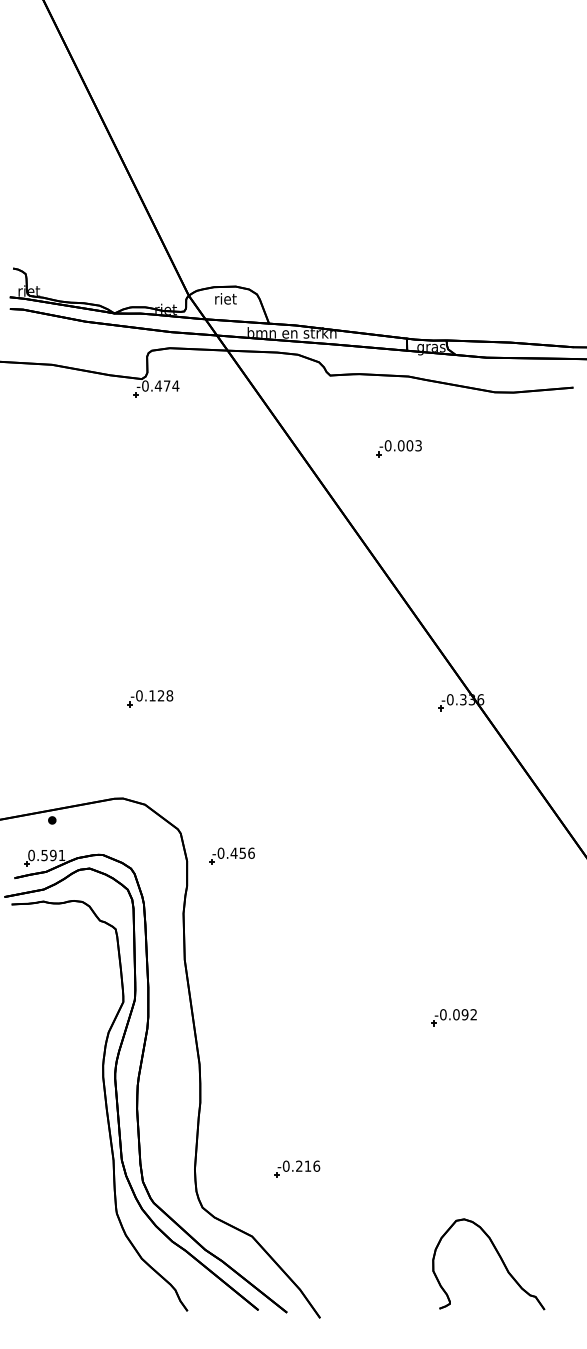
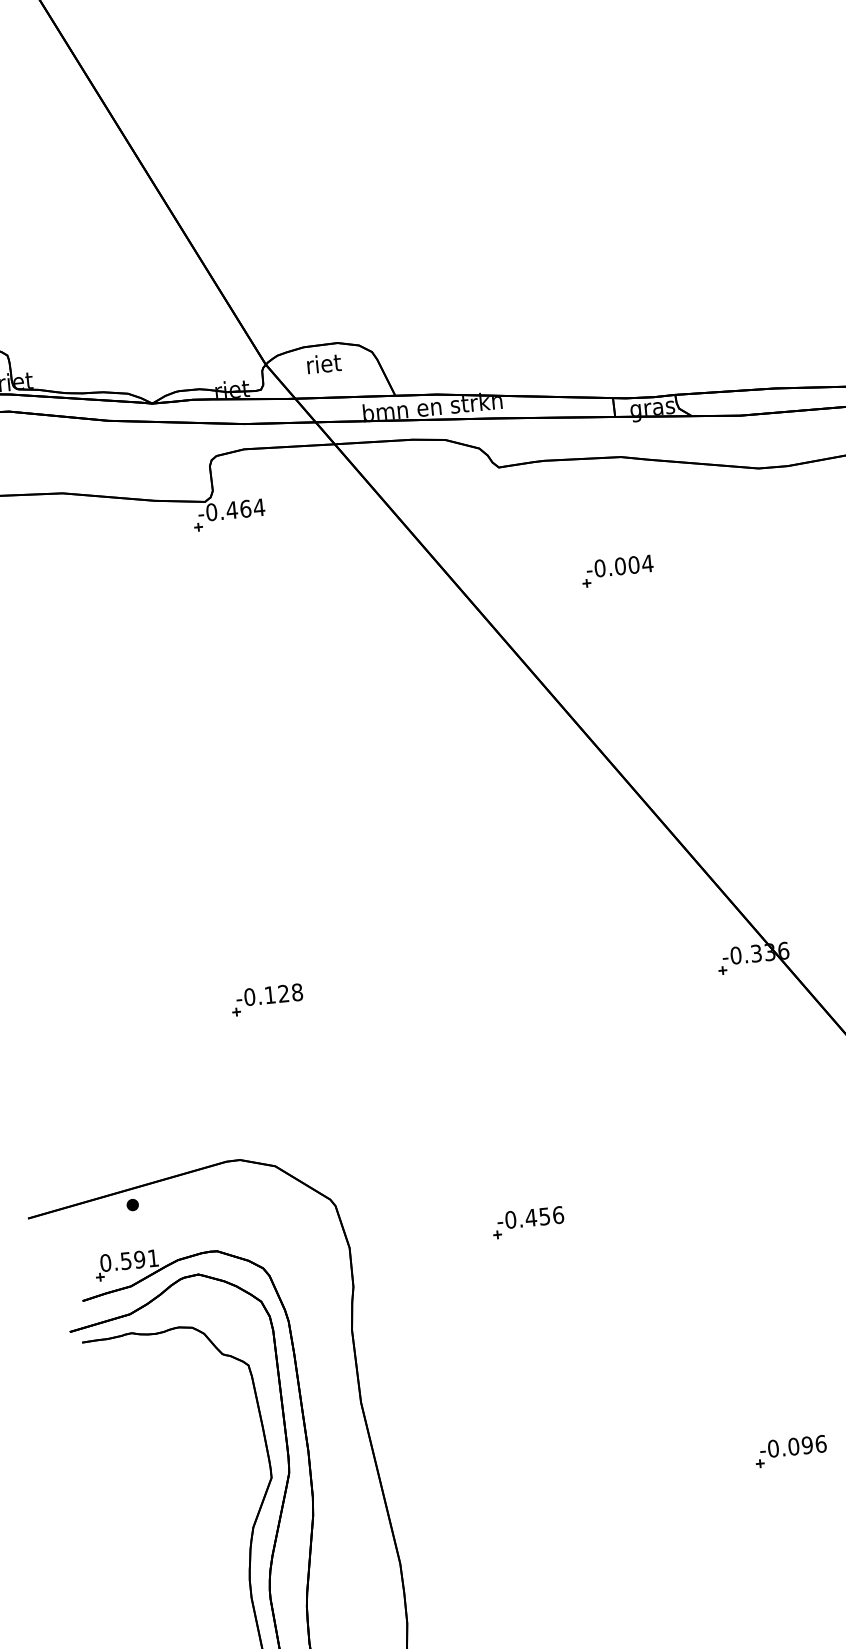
text: (166, 385) -> (244, 508), -0.474 -> -0.464
text: (418, 445) -> (647, 563), -0.003 -> -0.004
part: (231, 855) -> (527, 1221), moved
text: (473, 1014) -> (820, 1443), -0.092 -> -0.096

